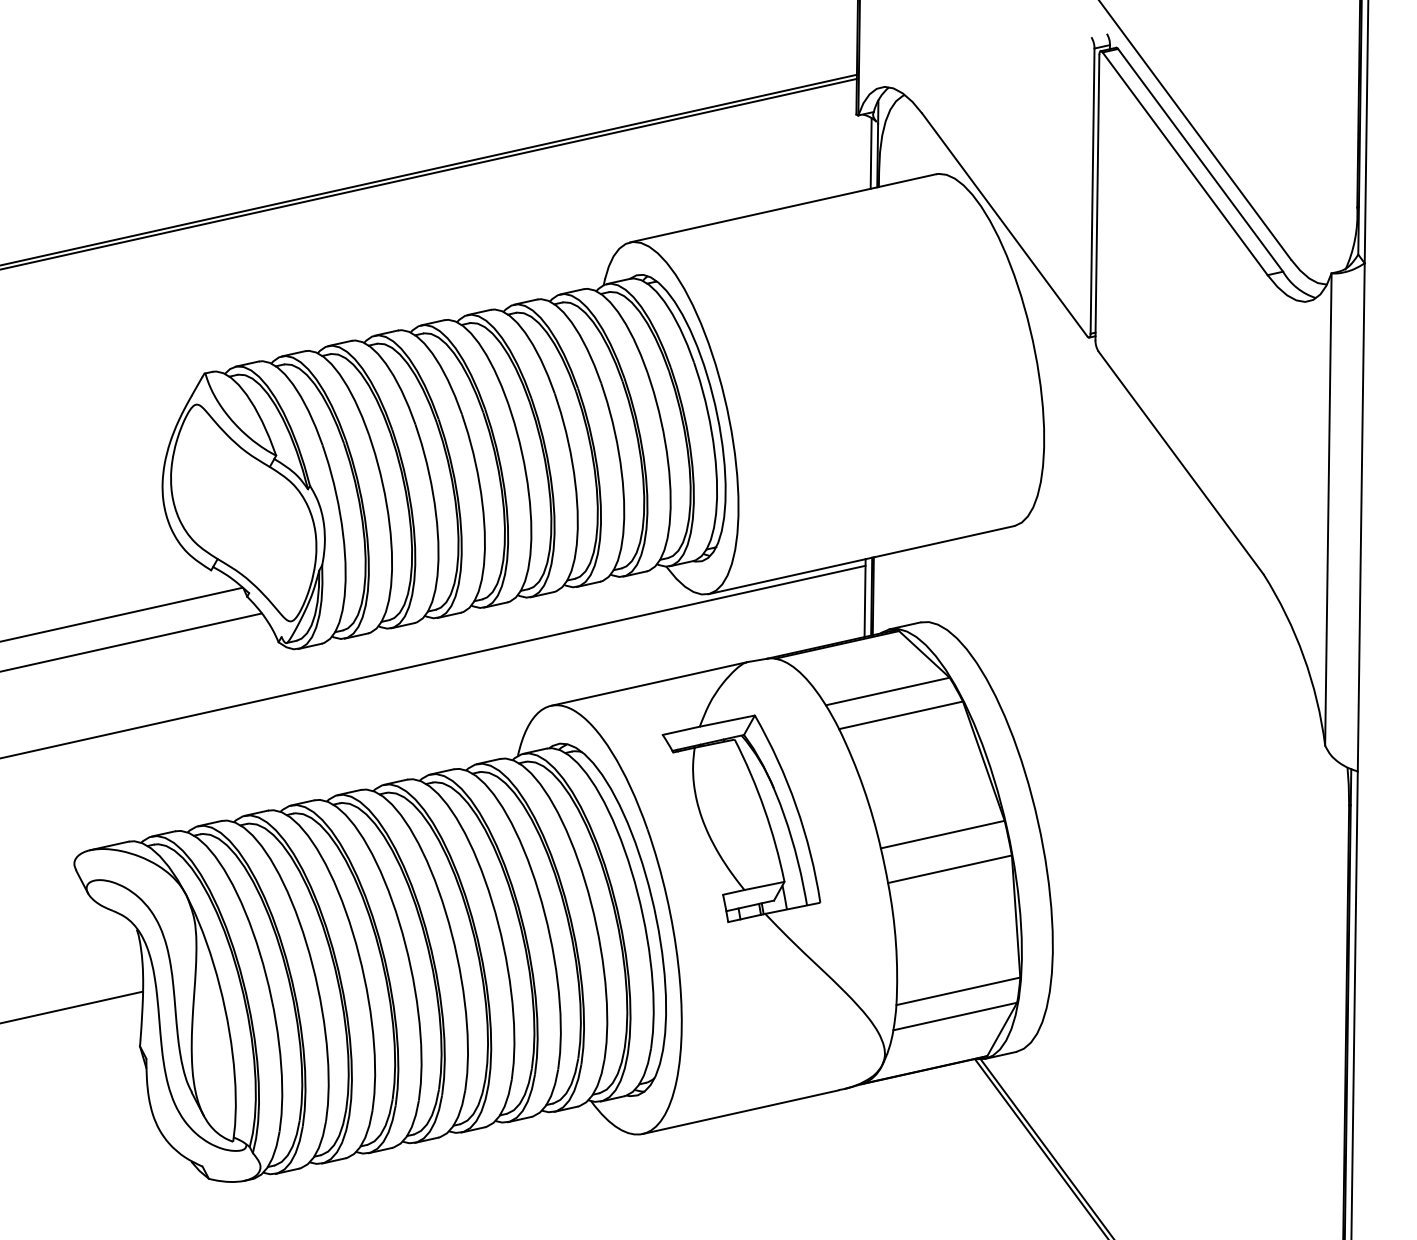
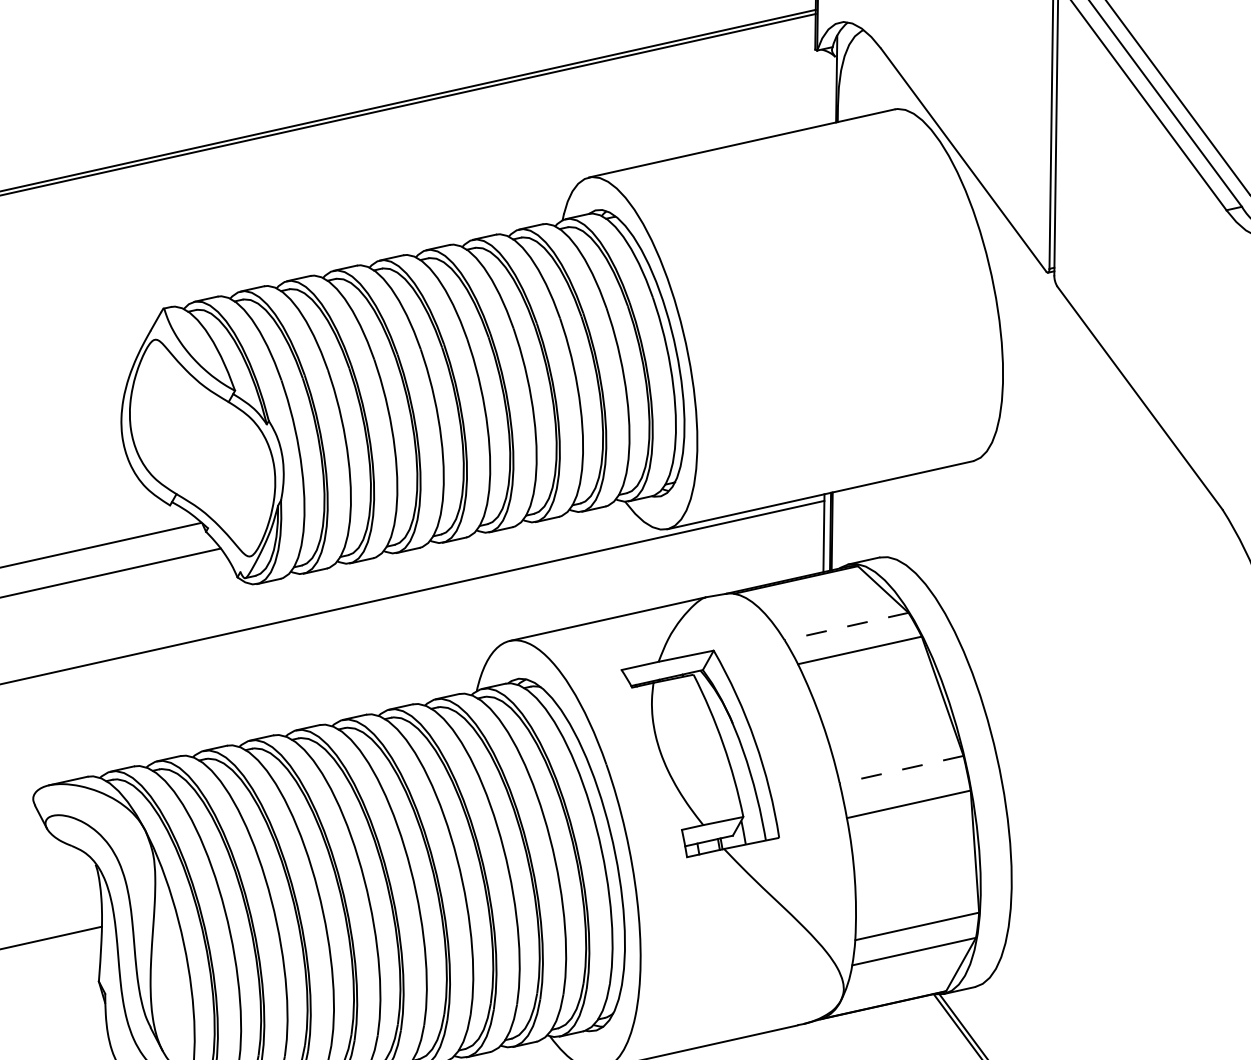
line: (870, 153) -> (829, 88), removed
line: (887, 691) -> (846, 626), solid -> dashed
line: (942, 834) -> (901, 769), solid -> dashed

